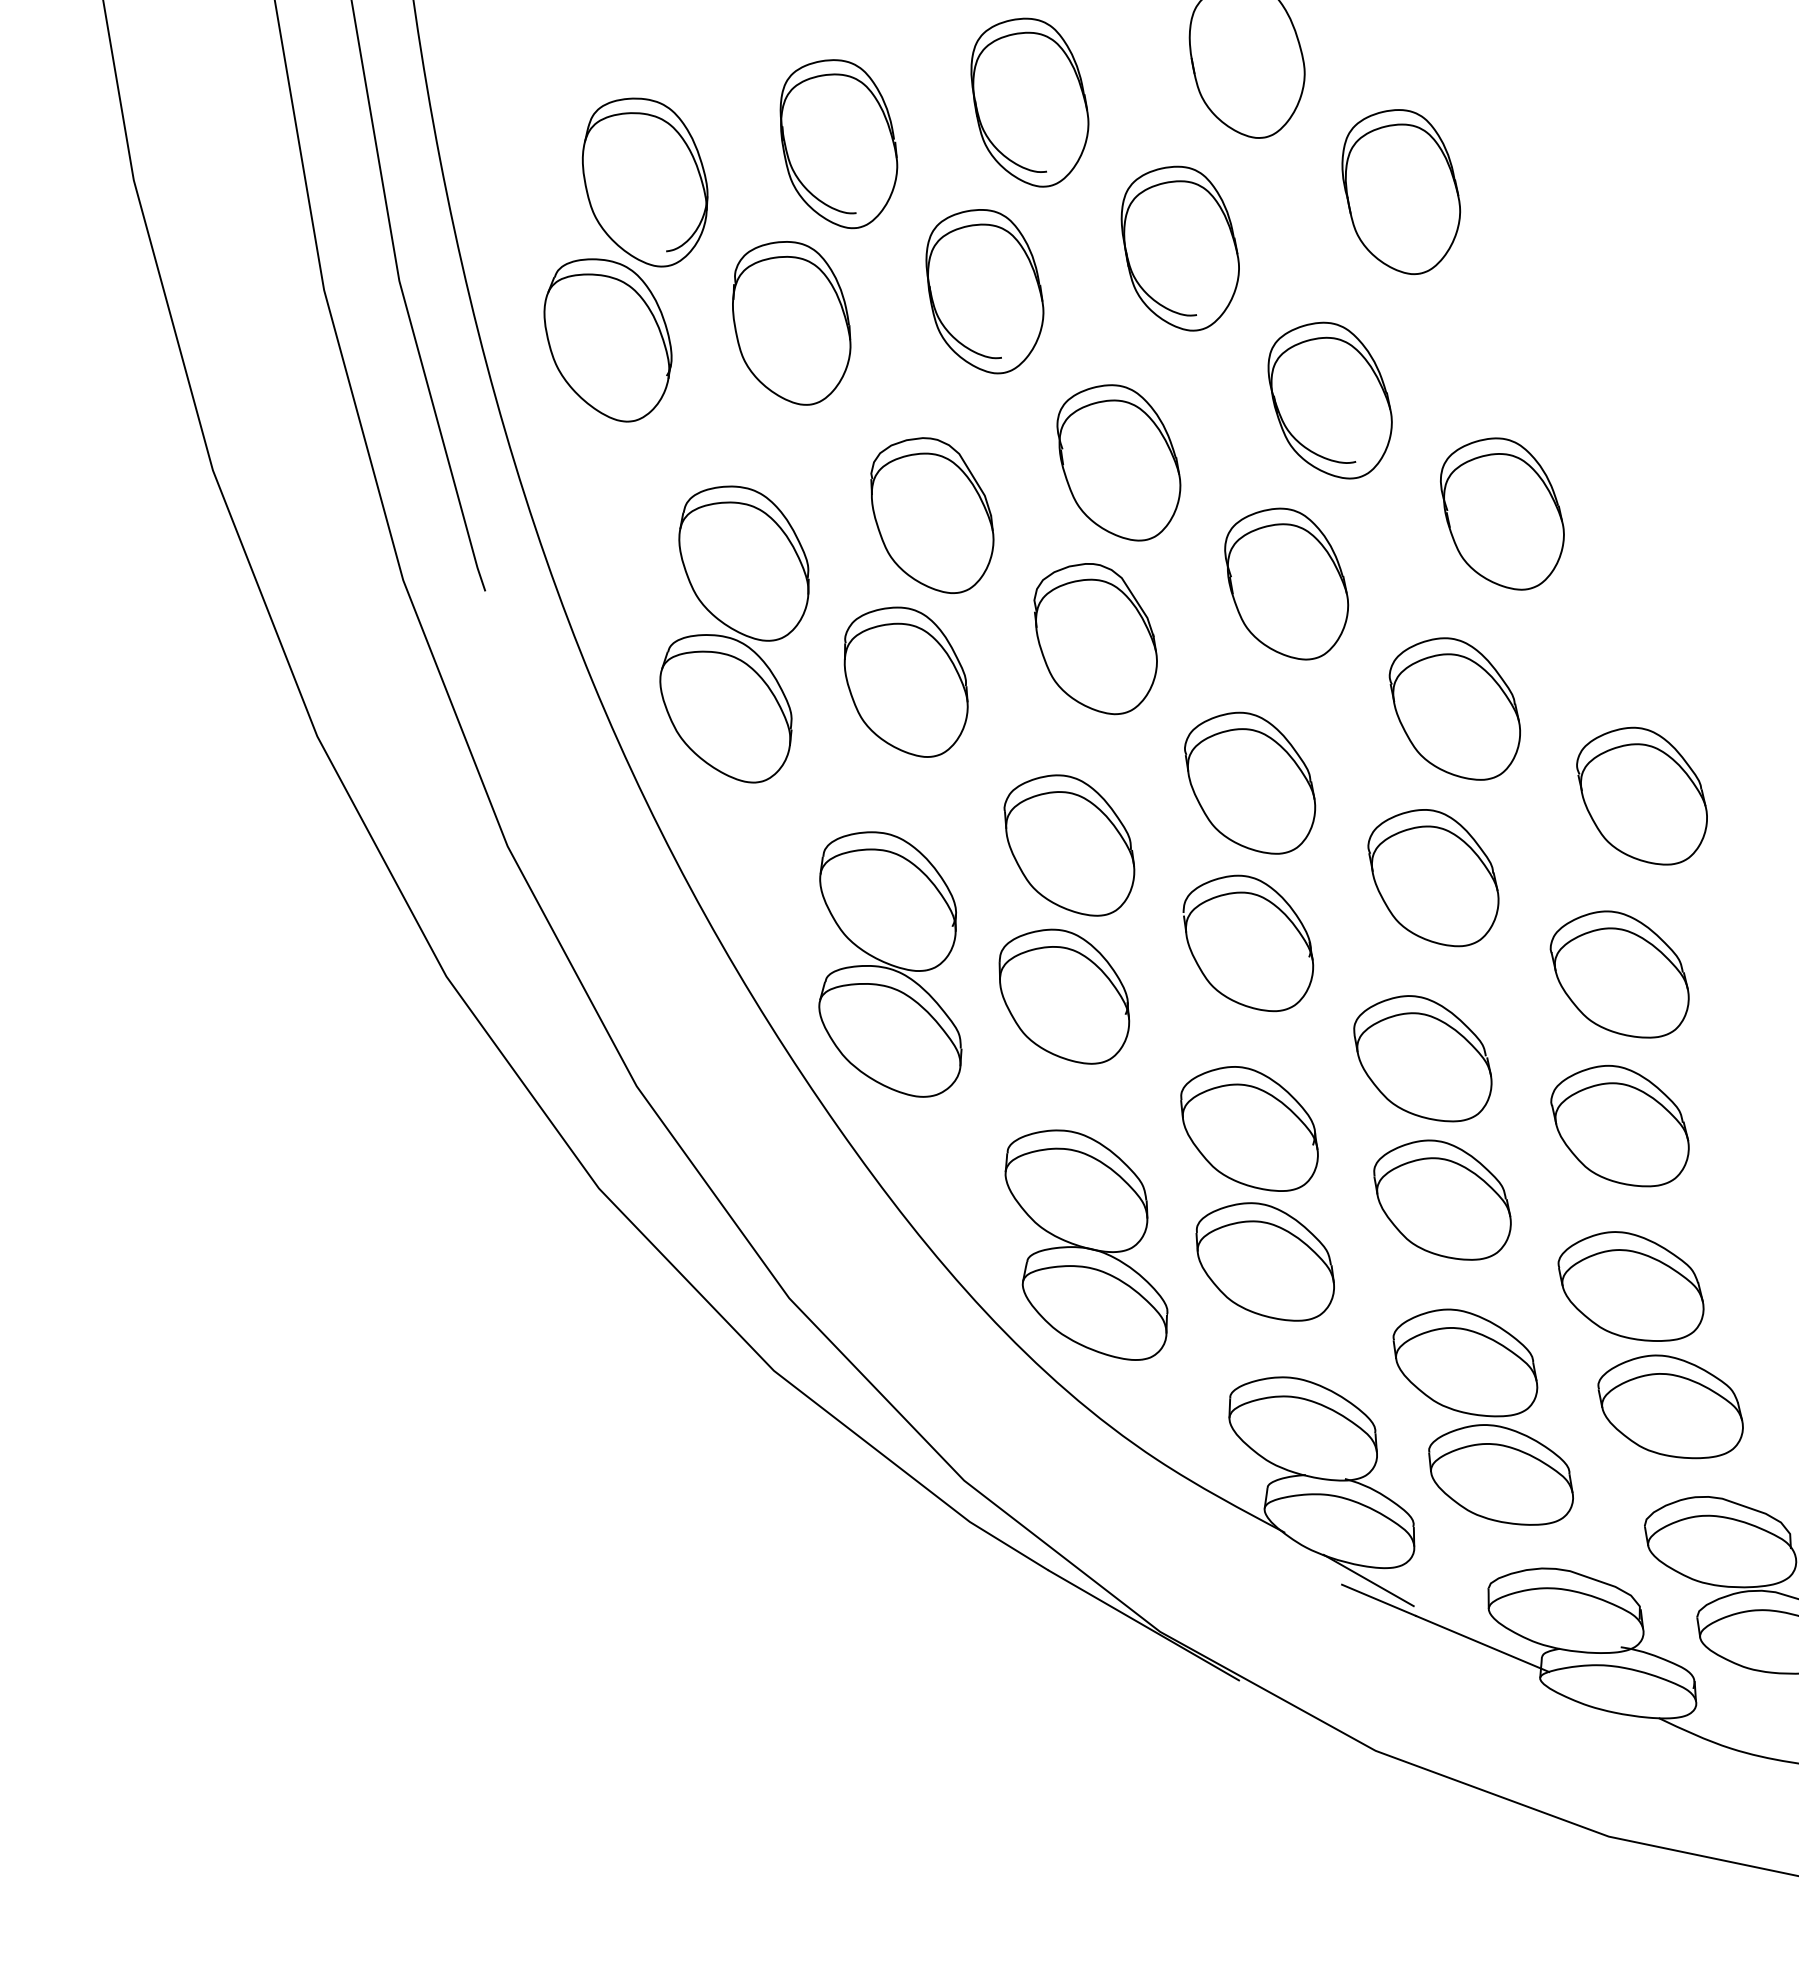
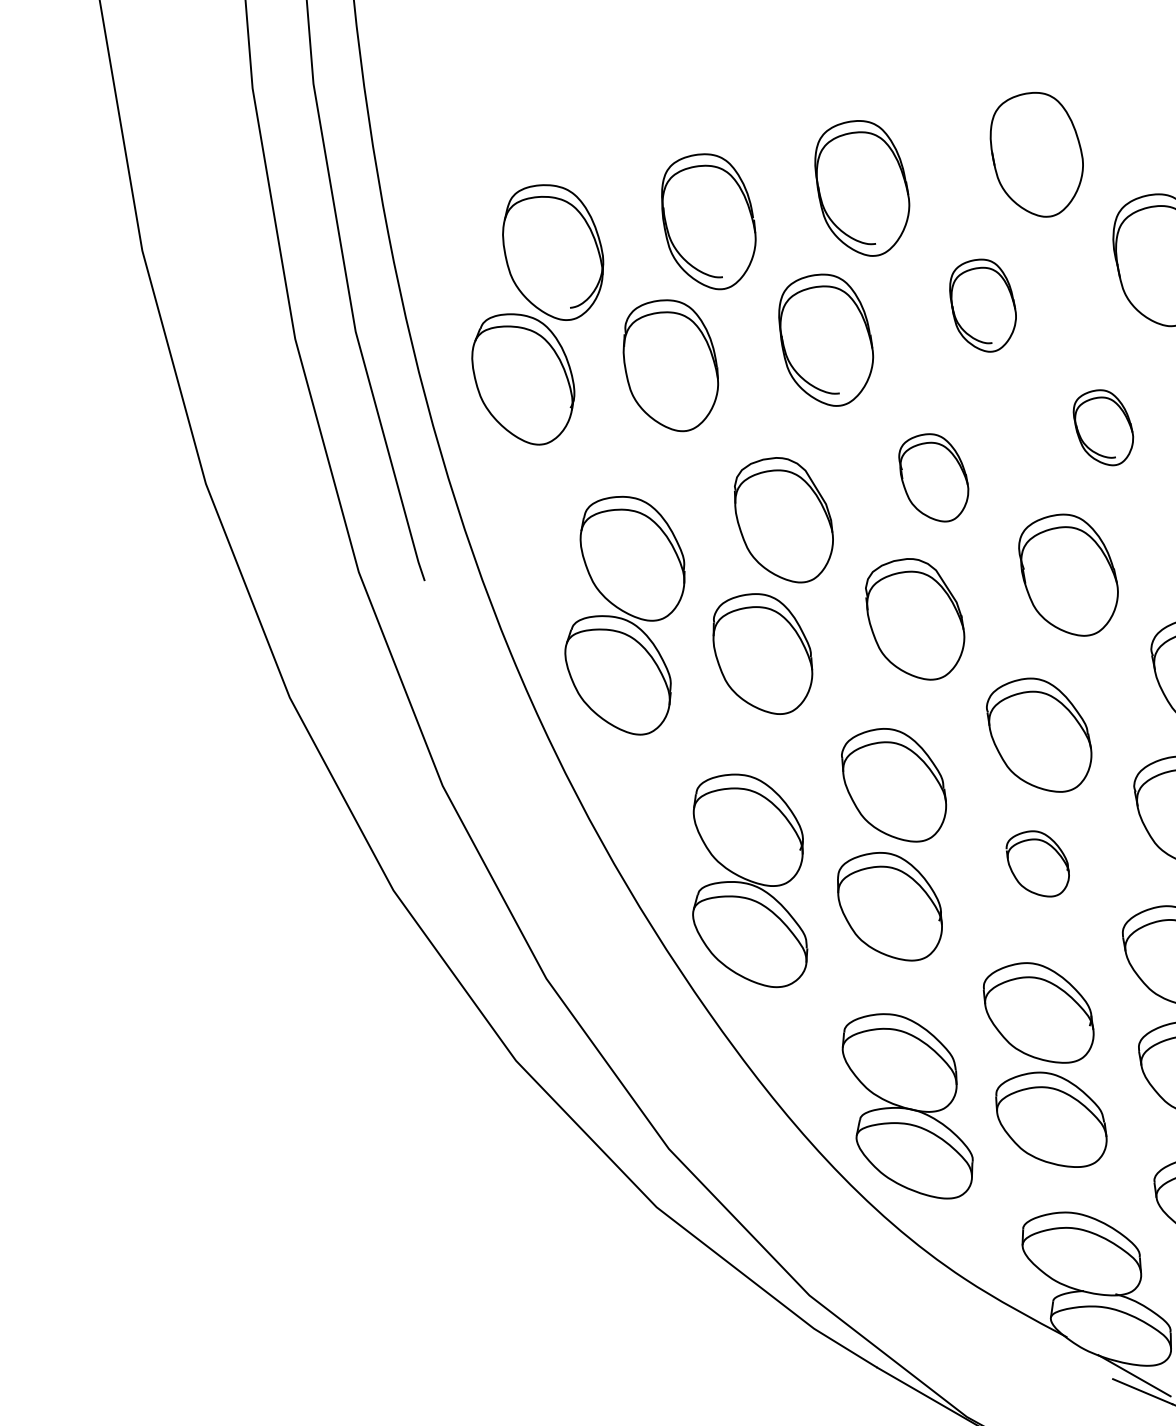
part: (1179, 248) -> (982, 305), size x0.7
part: (1329, 400) -> (1102, 427), size x0.6
part: (1118, 462) -> (933, 477), size x0.7
part: (1248, 943) -> (1037, 863), size x0.6

